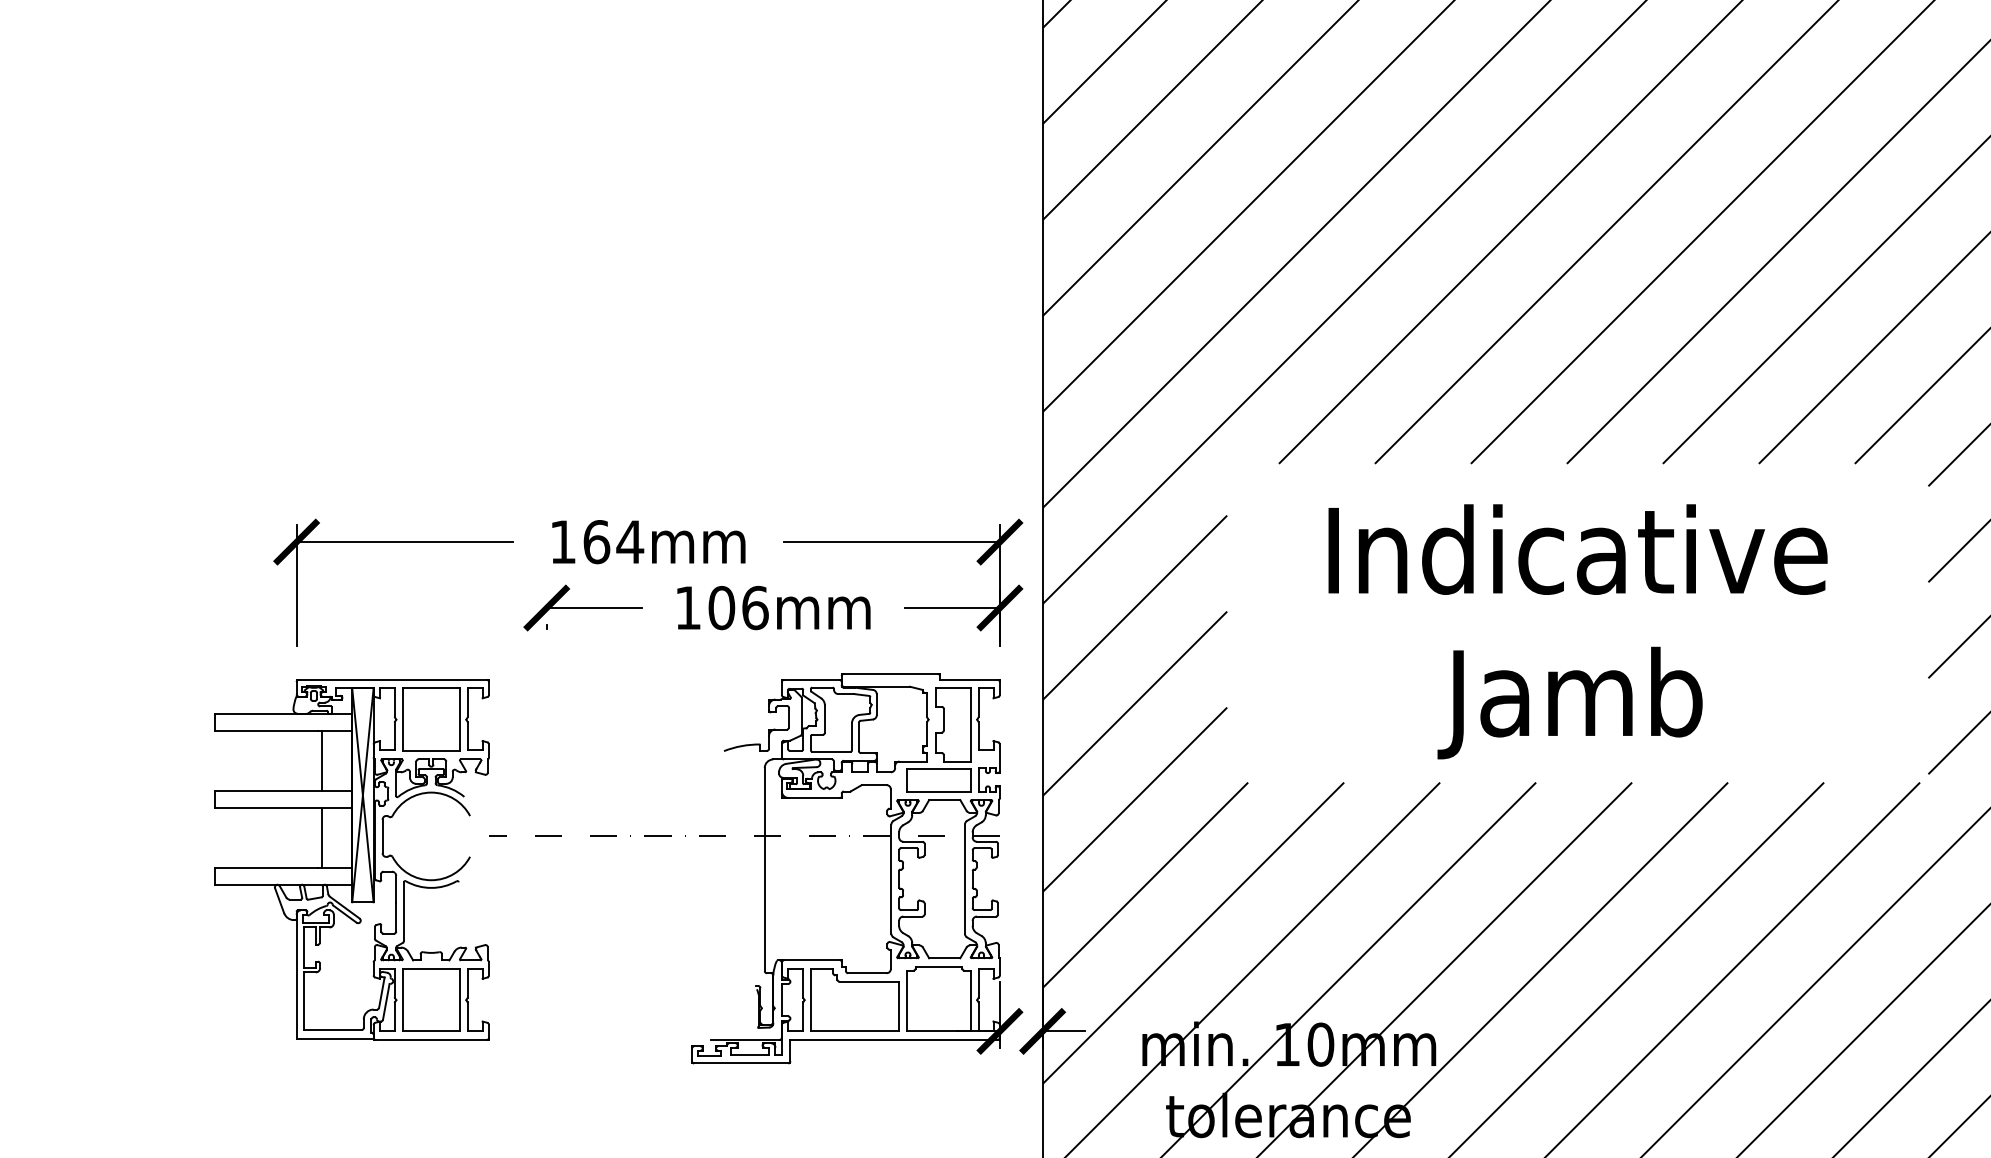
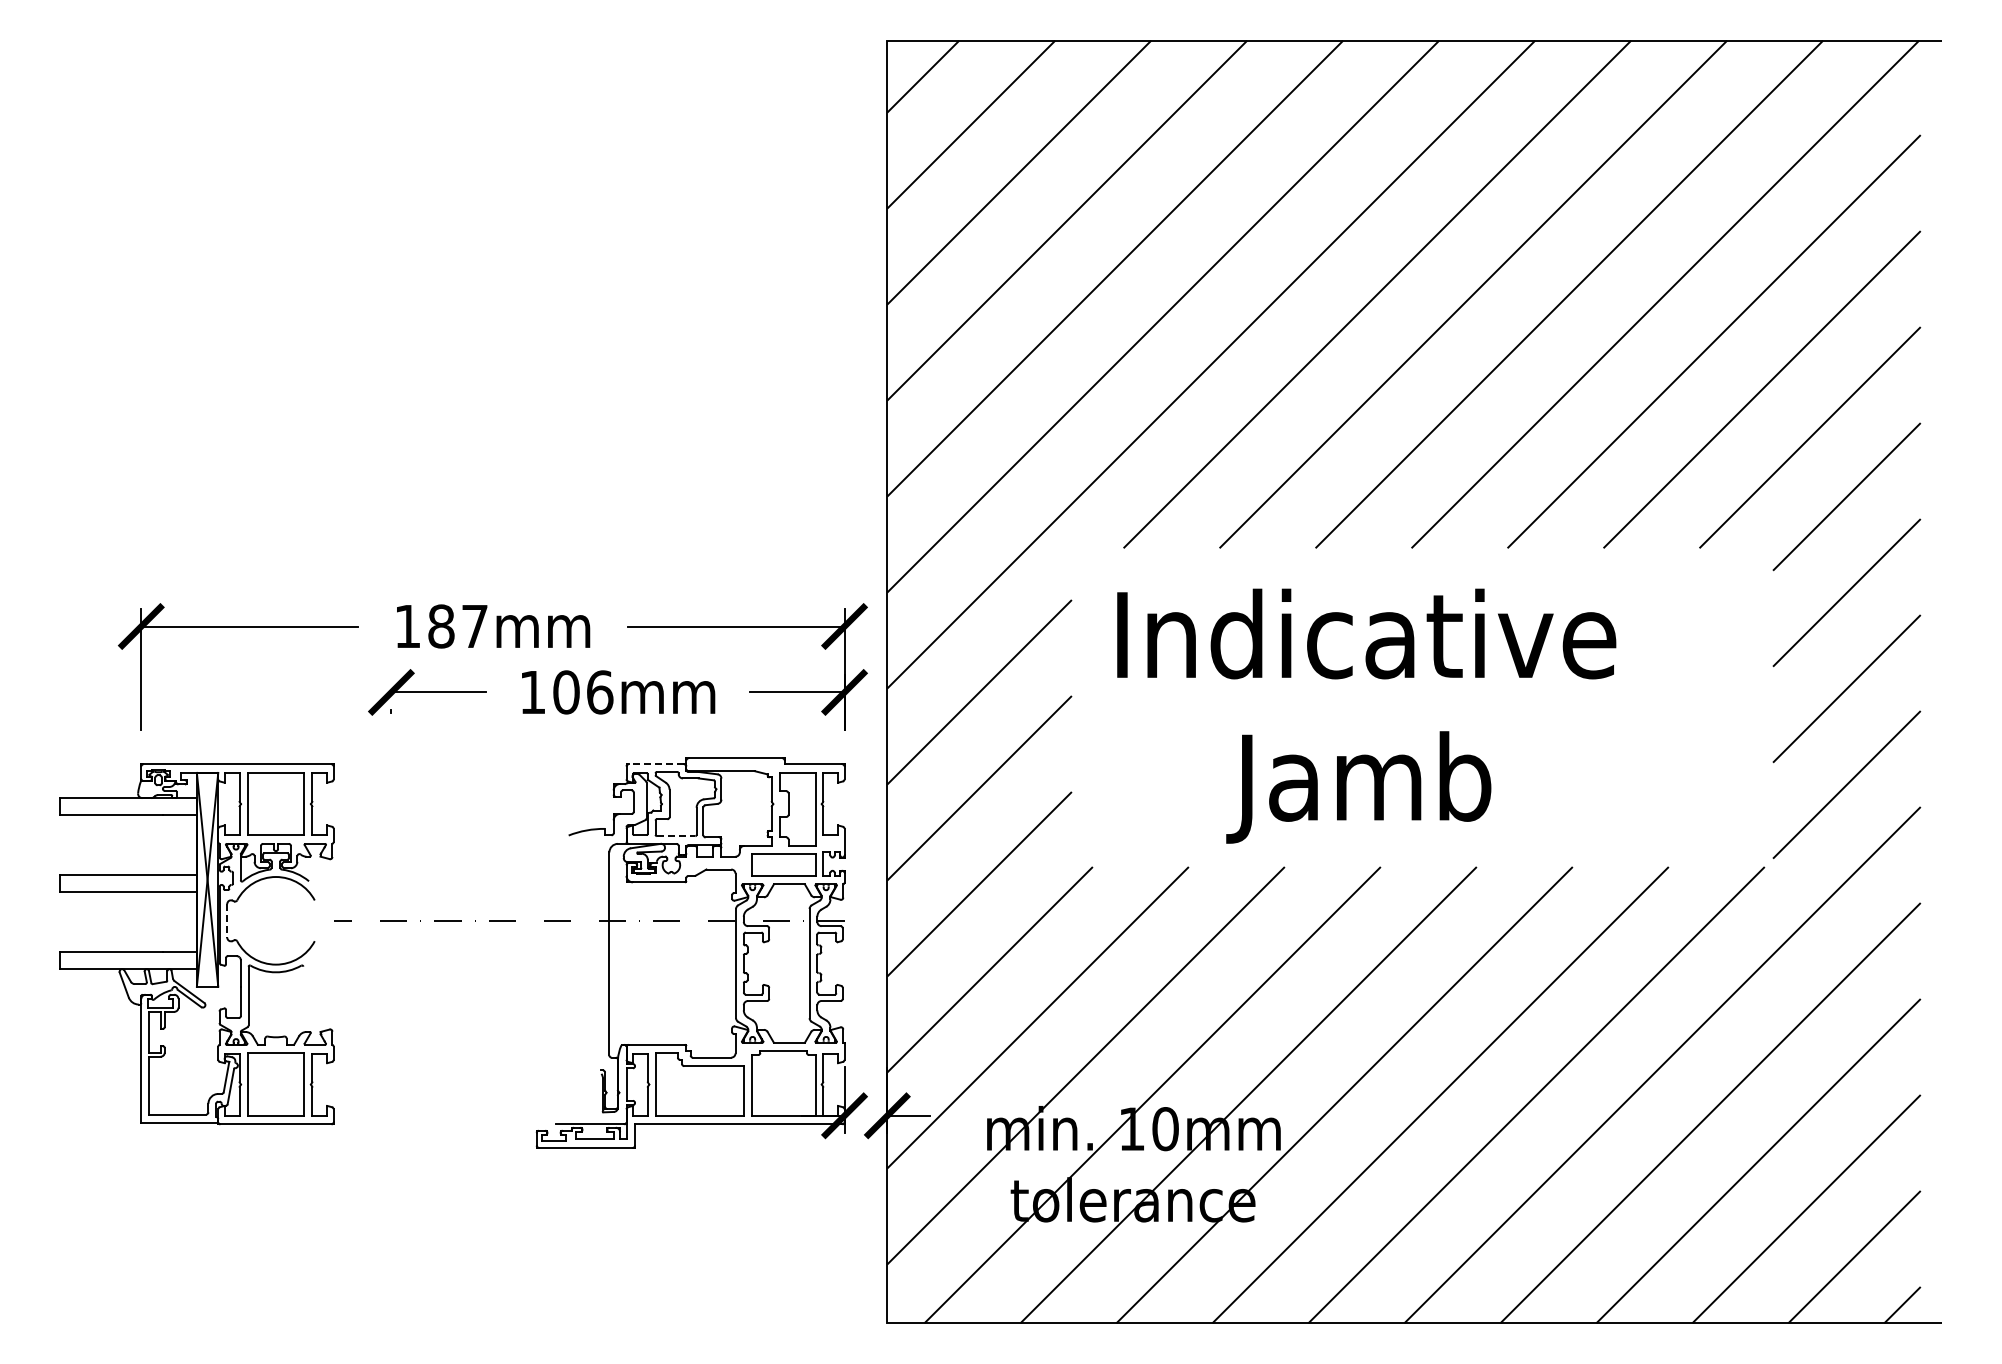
text: (613, 542) -> (458, 626), 164mm -> 187mm
text: (1577, 631) -> (1366, 715), moved
line: (811, 680) -> (656, 764), solid -> dashed
line: (831, 752) -> (676, 836), solid -> dashed
line: (321, 761) -> (166, 845), removed
line: (382, 836) -> (227, 920), solid -> dashed
line: (321, 838) -> (166, 922), removed

